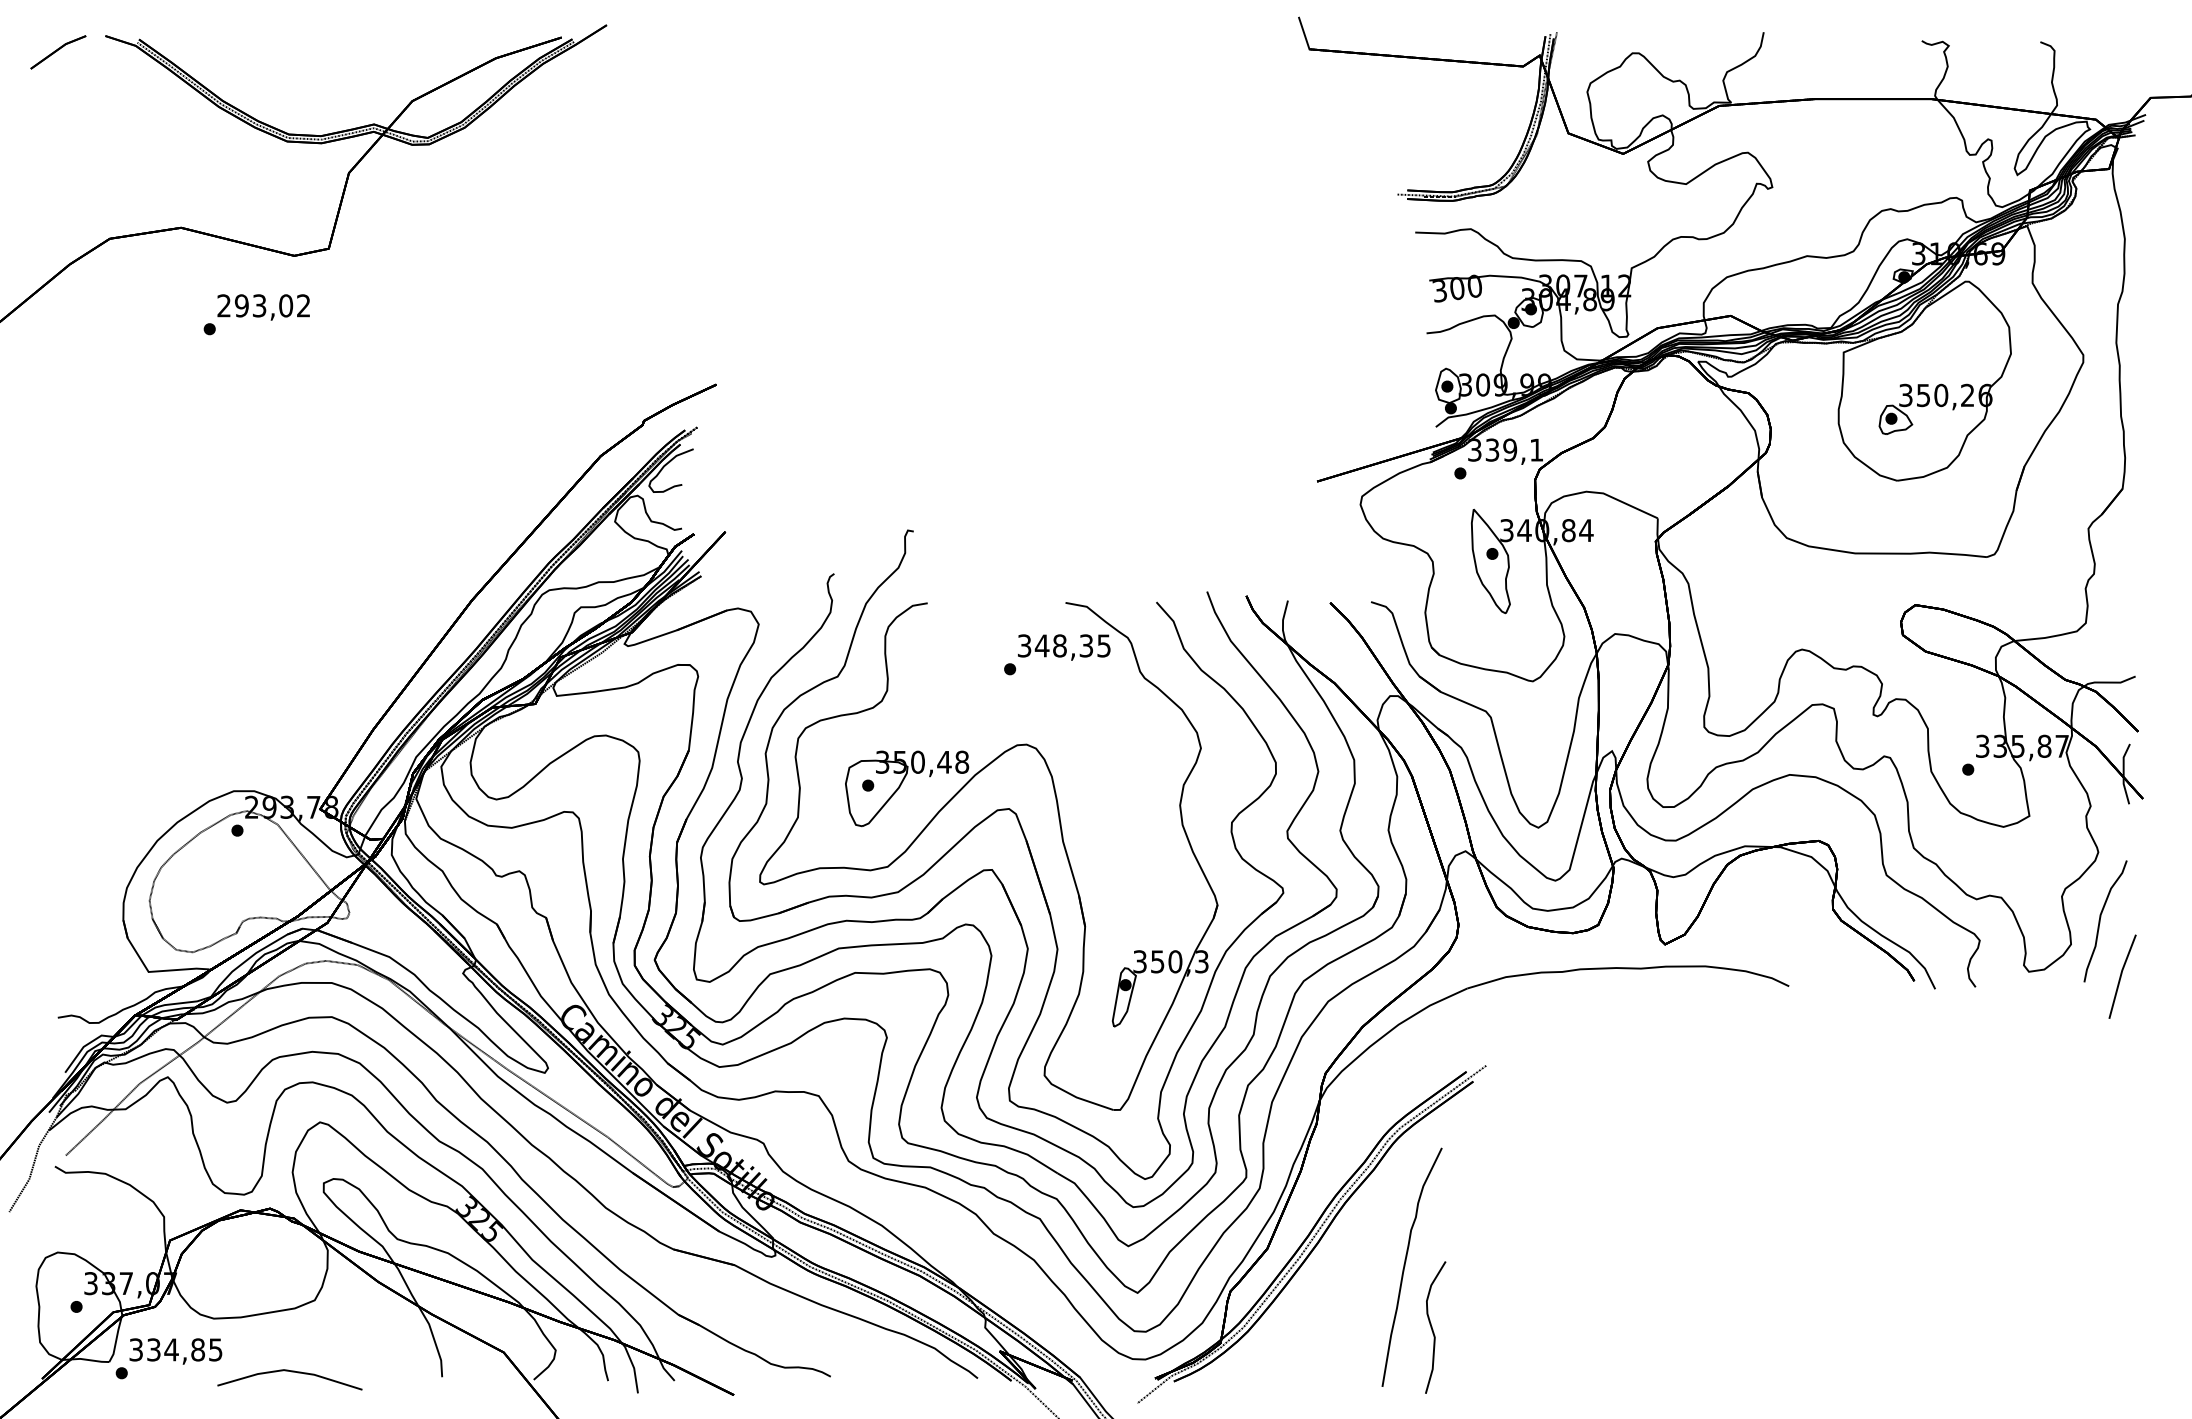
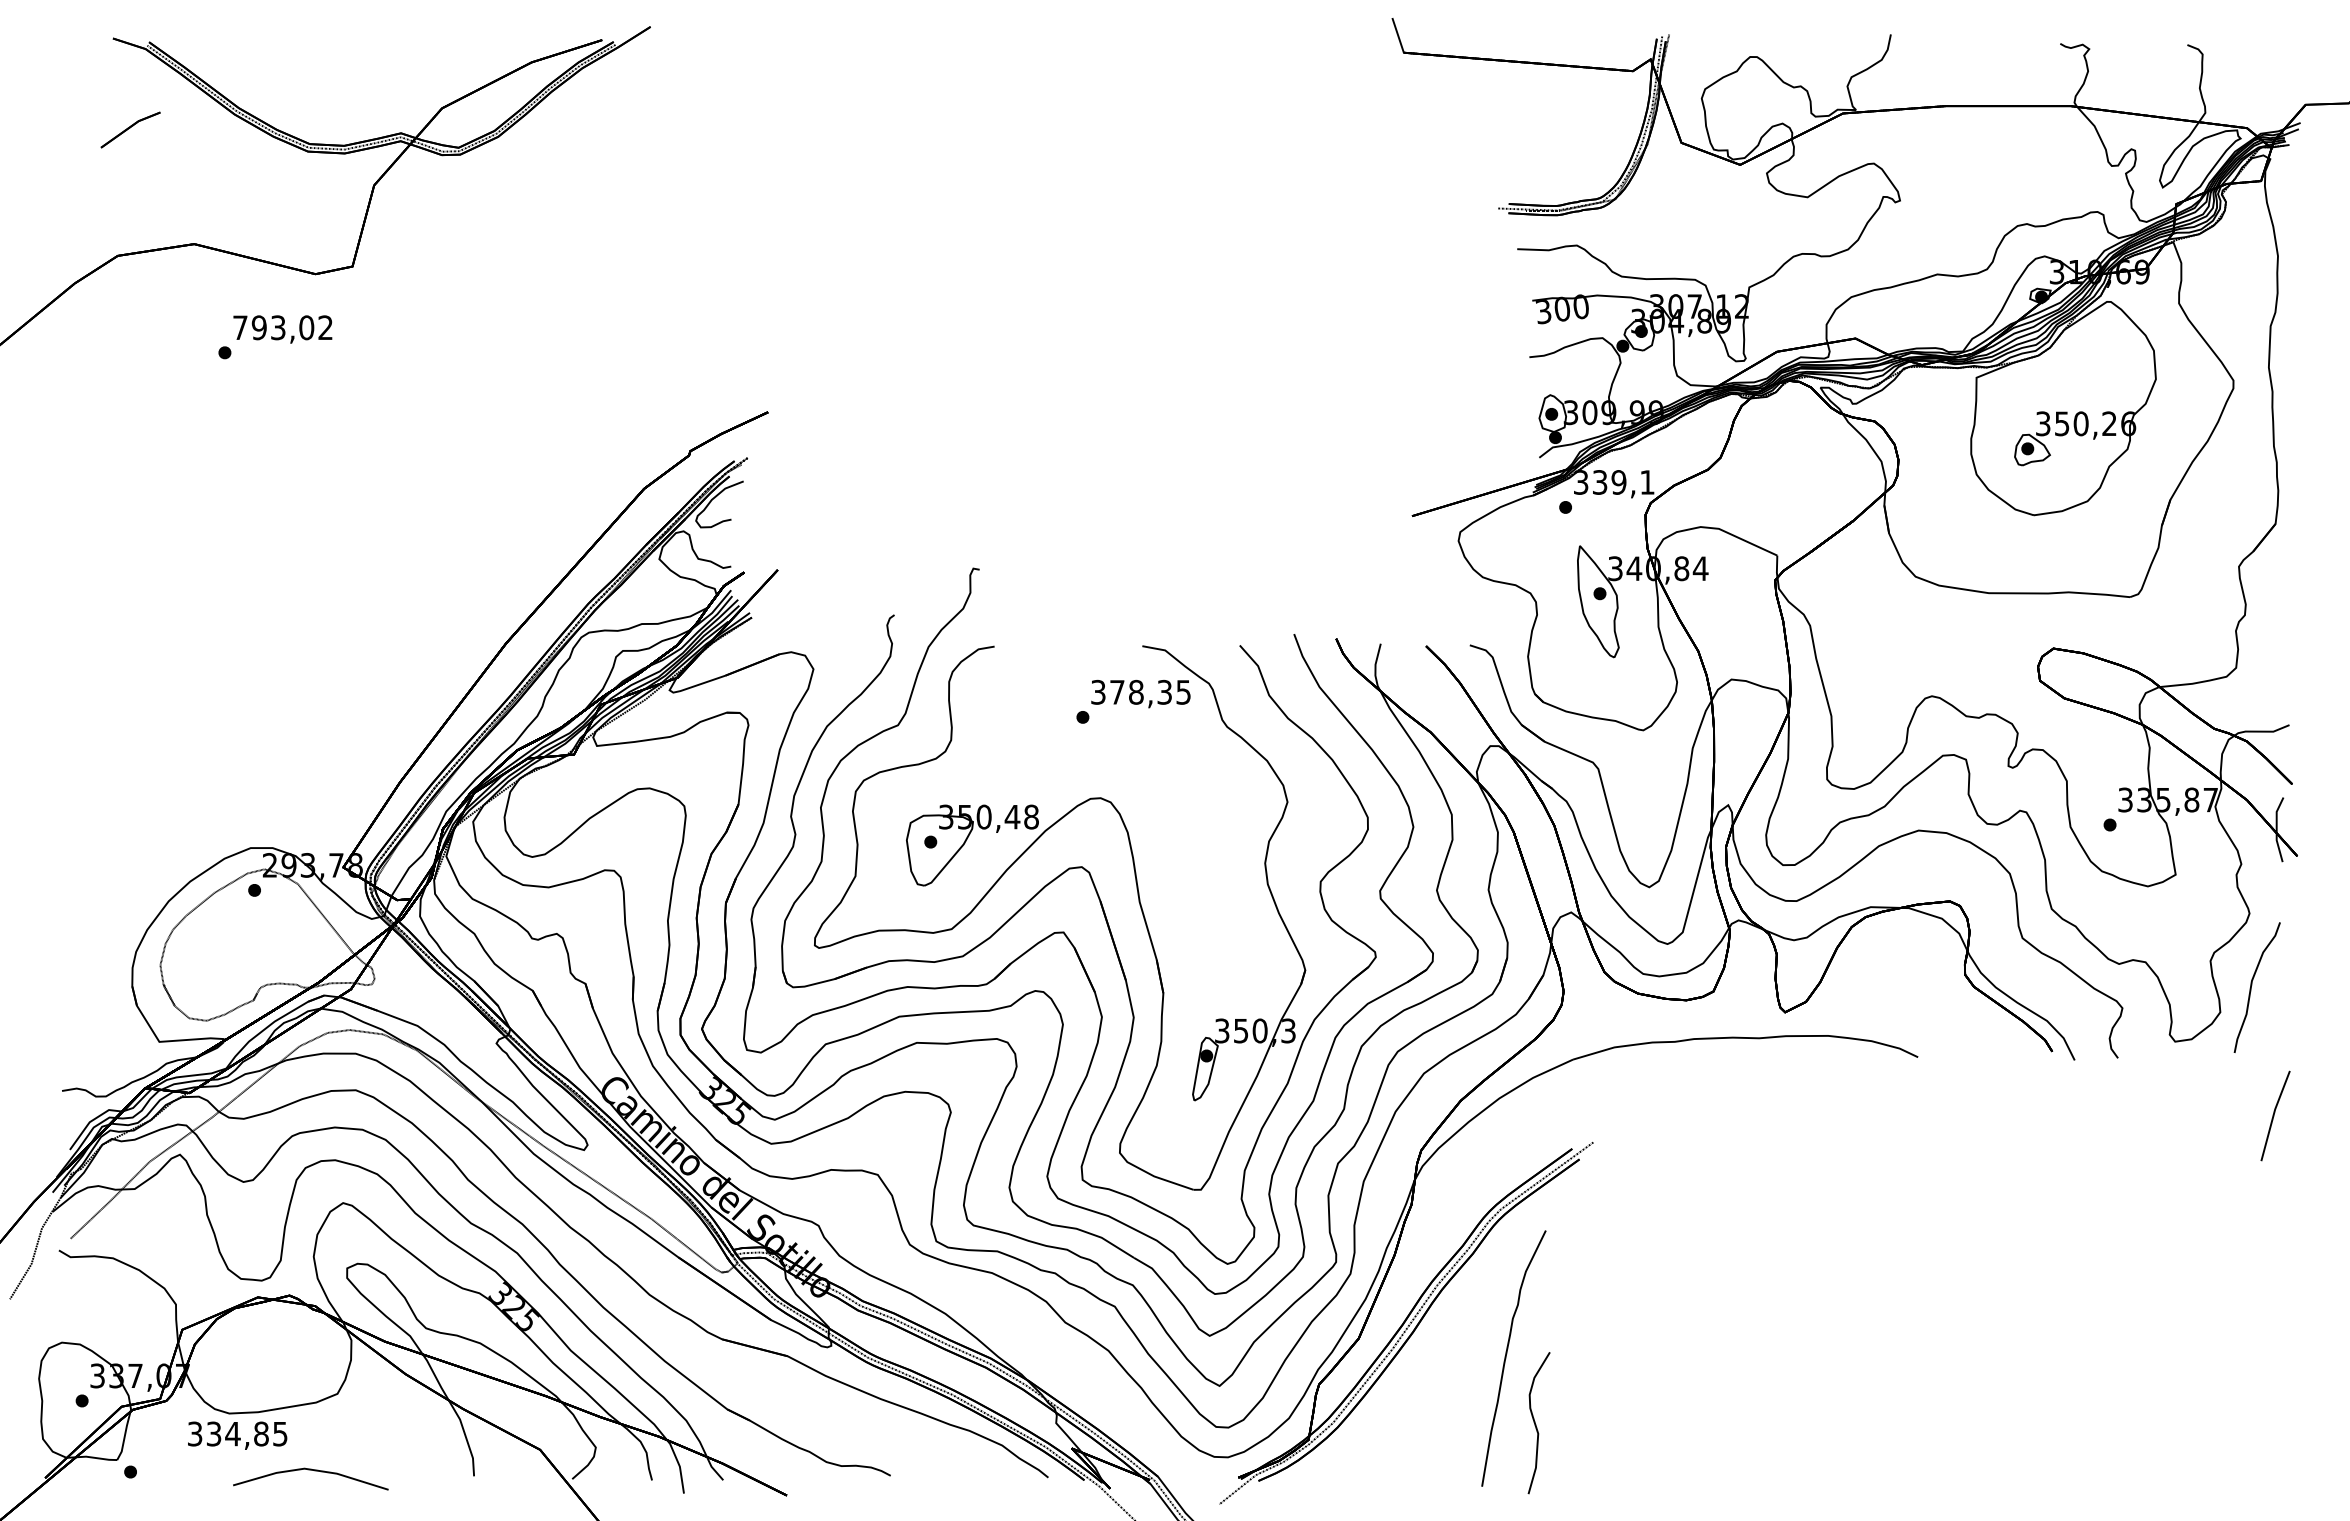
part: (58, 51) -> (130, 129), moved
text: (224, 305) -> (240, 327), 293,02 -> 793,02
text: (1042, 646) -> (1117, 692), 348,35 -> 378,35
line: (2121, 976) -> (2274, 1115), moved
text: (175, 1351) -> (237, 1435), moved

